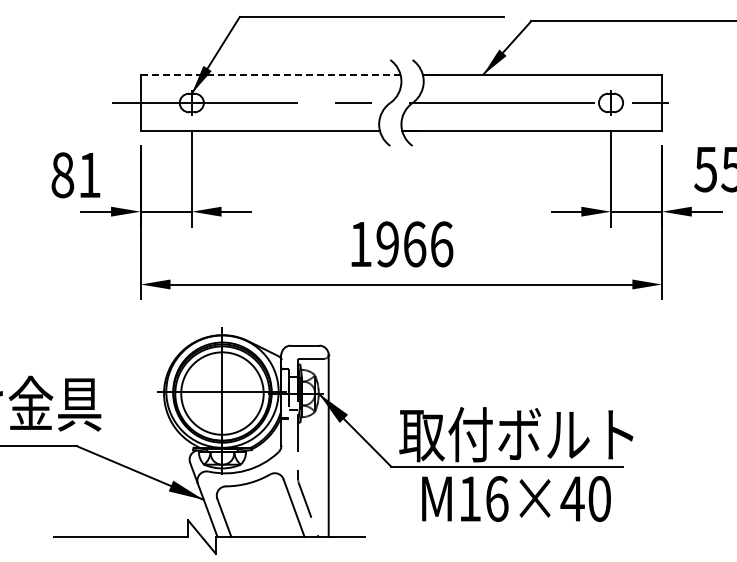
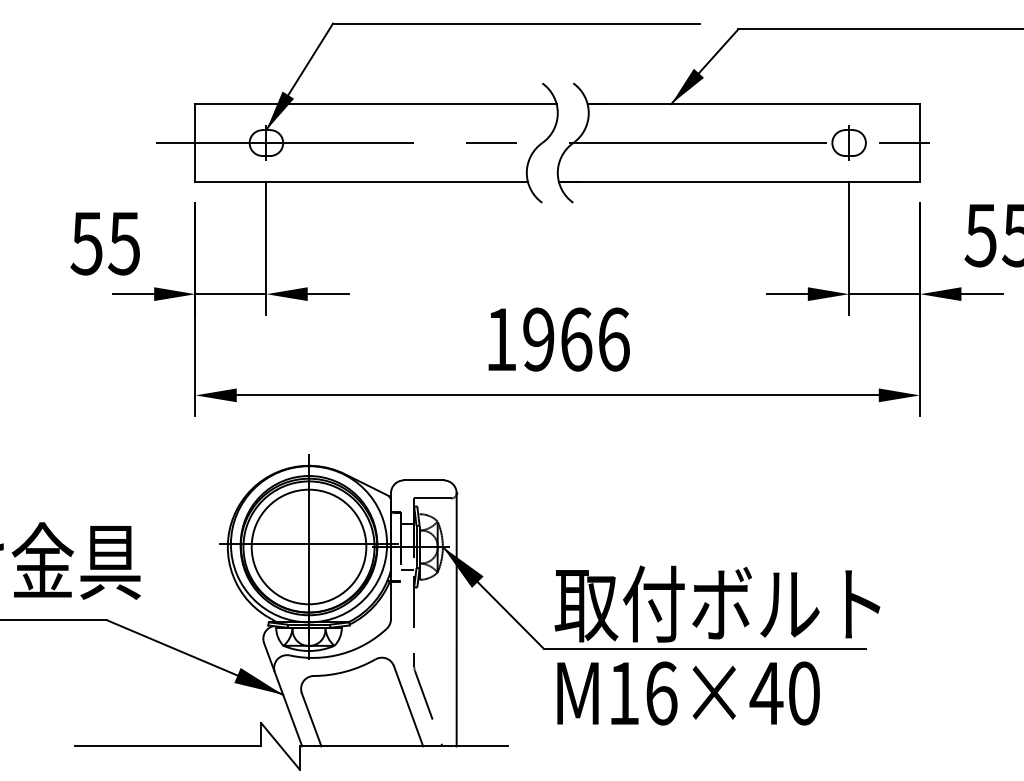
line: (270, 74) -> (375, 103), dashed -> solid
text: (75, 175) -> (104, 243), 81 -> 55
text: (516, 498) -> (688, 692), moved

